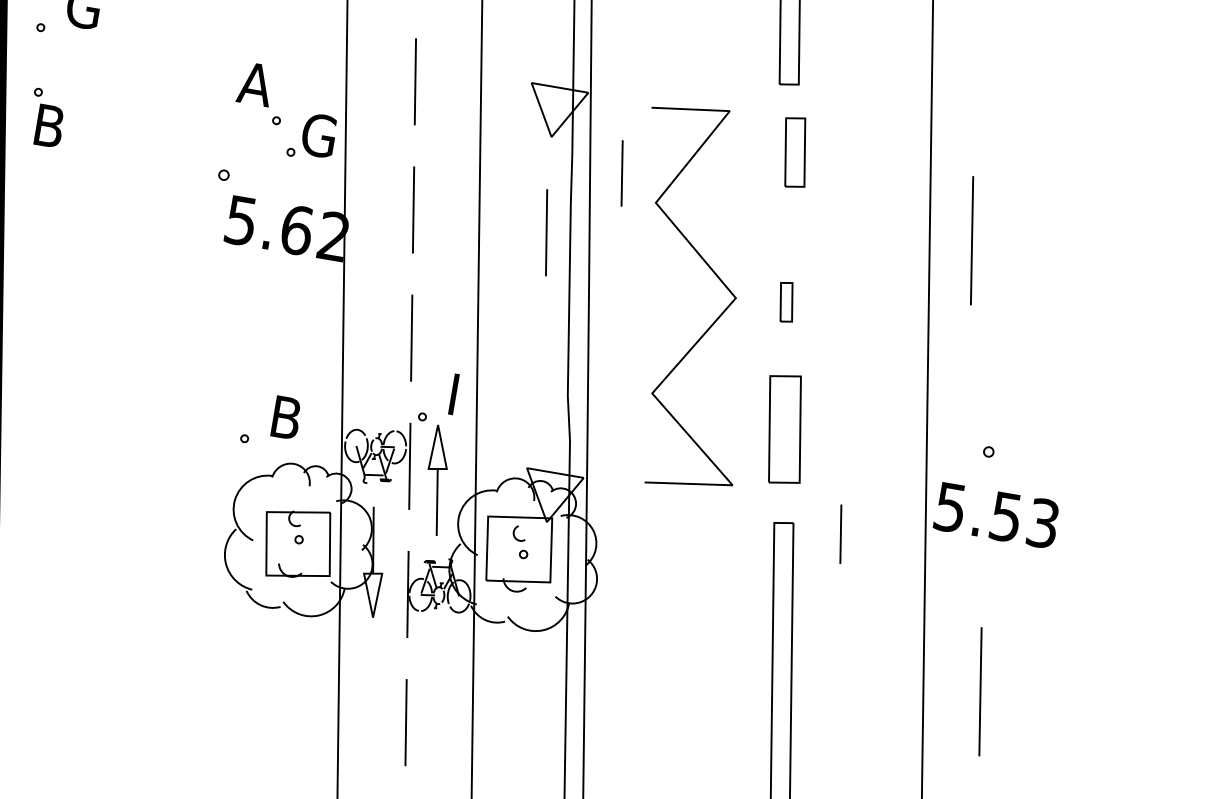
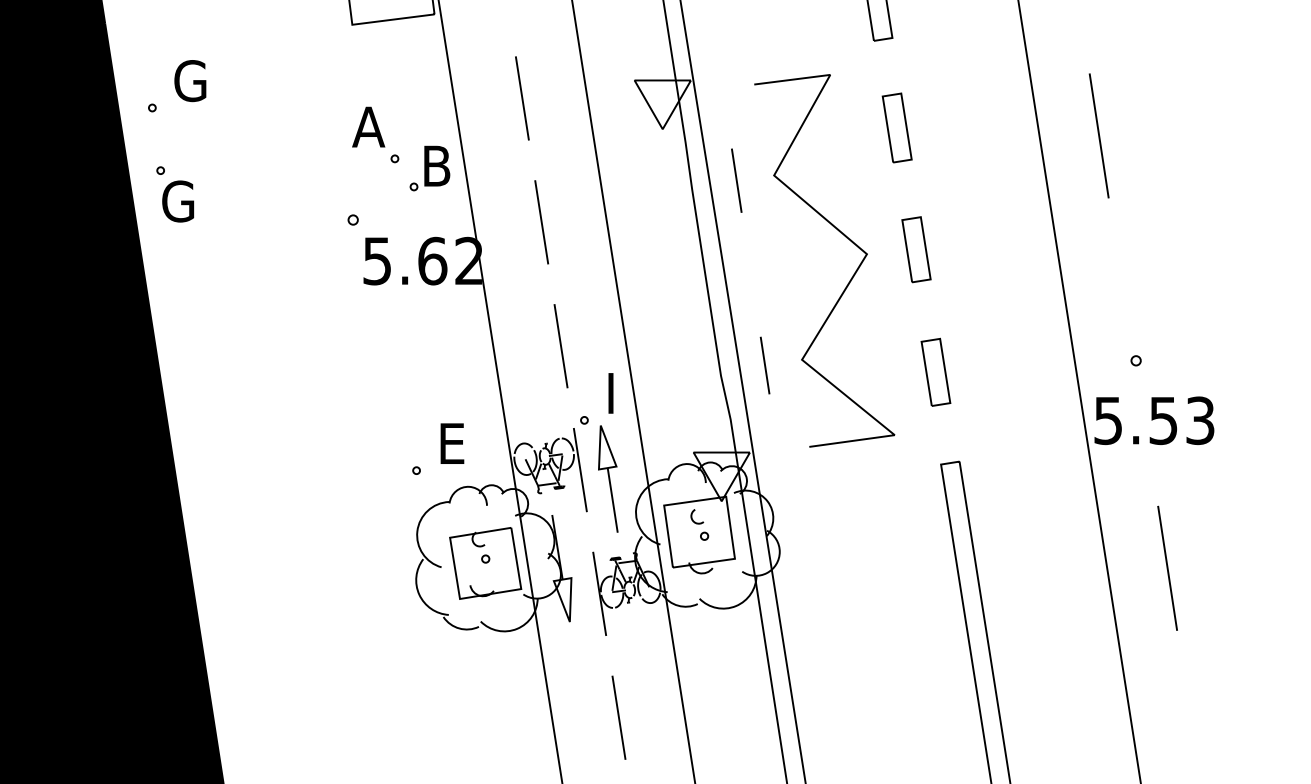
text: (51, 126) -> (178, 201), B -> G
text: (319, 135) -> (438, 166), G -> B
part: (794, 151) -> (896, 127), moved
line: (621, 173) -> (736, 180), moved
line: (546, 232) -> (673, 222), removed
line: (971, 240) -> (1098, 135), moved
part: (786, 301) -> (916, 249), size x1.67
text: (289, 418) -> (456, 443), B -> E
part: (784, 428) -> (935, 371), size x0.62
line: (840, 534) -> (764, 365), moved
line: (980, 690) -> (1167, 567), moved

